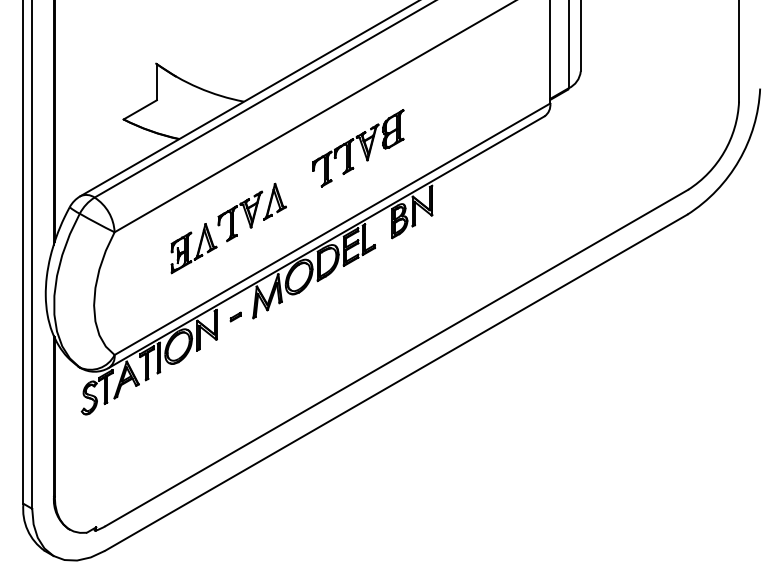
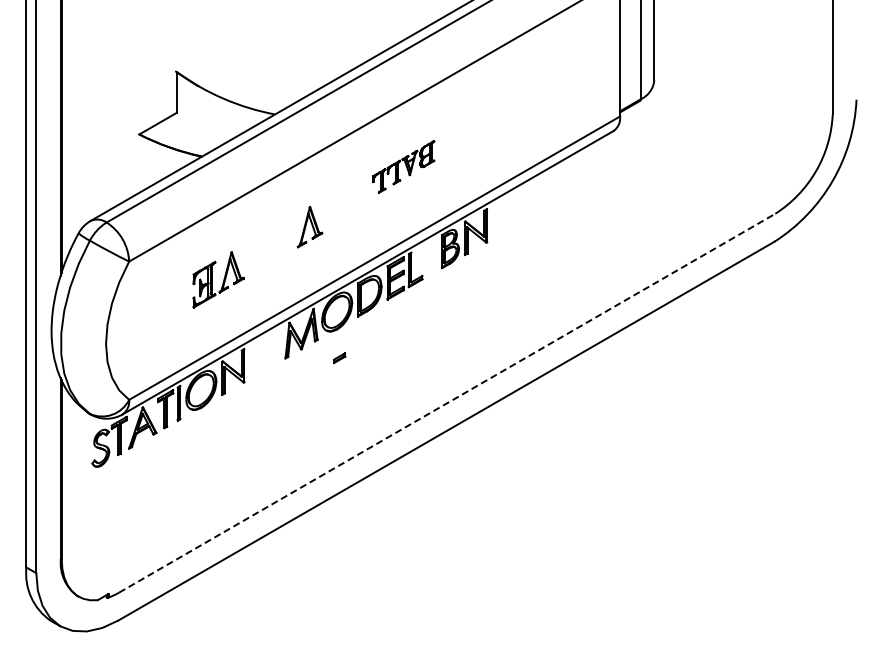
part: (358, 147) -> (403, 166), size x0.6
part: (245, 214) -> (276, 241), removed
part: (235, 316) -> (339, 357), moved
line: (397, 358) -> (447, 403), solid -> dashed

